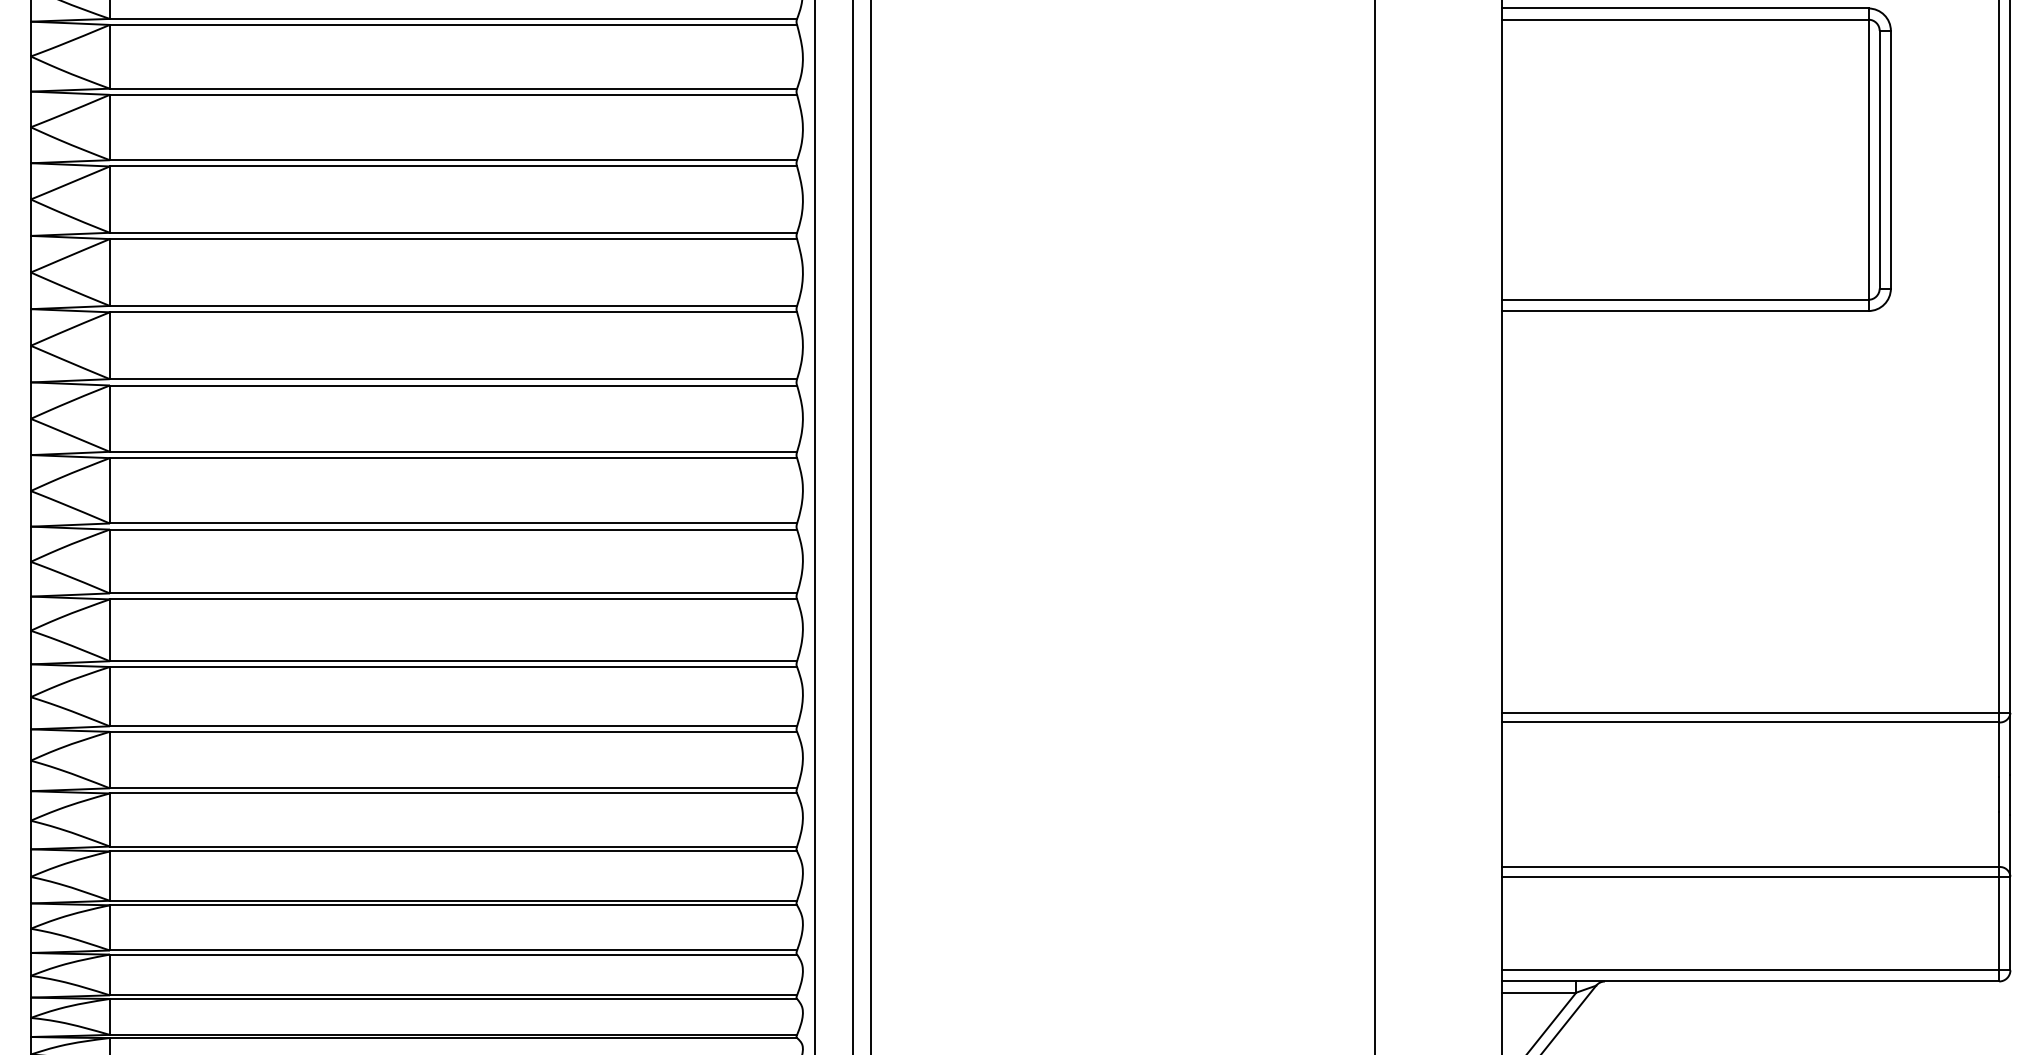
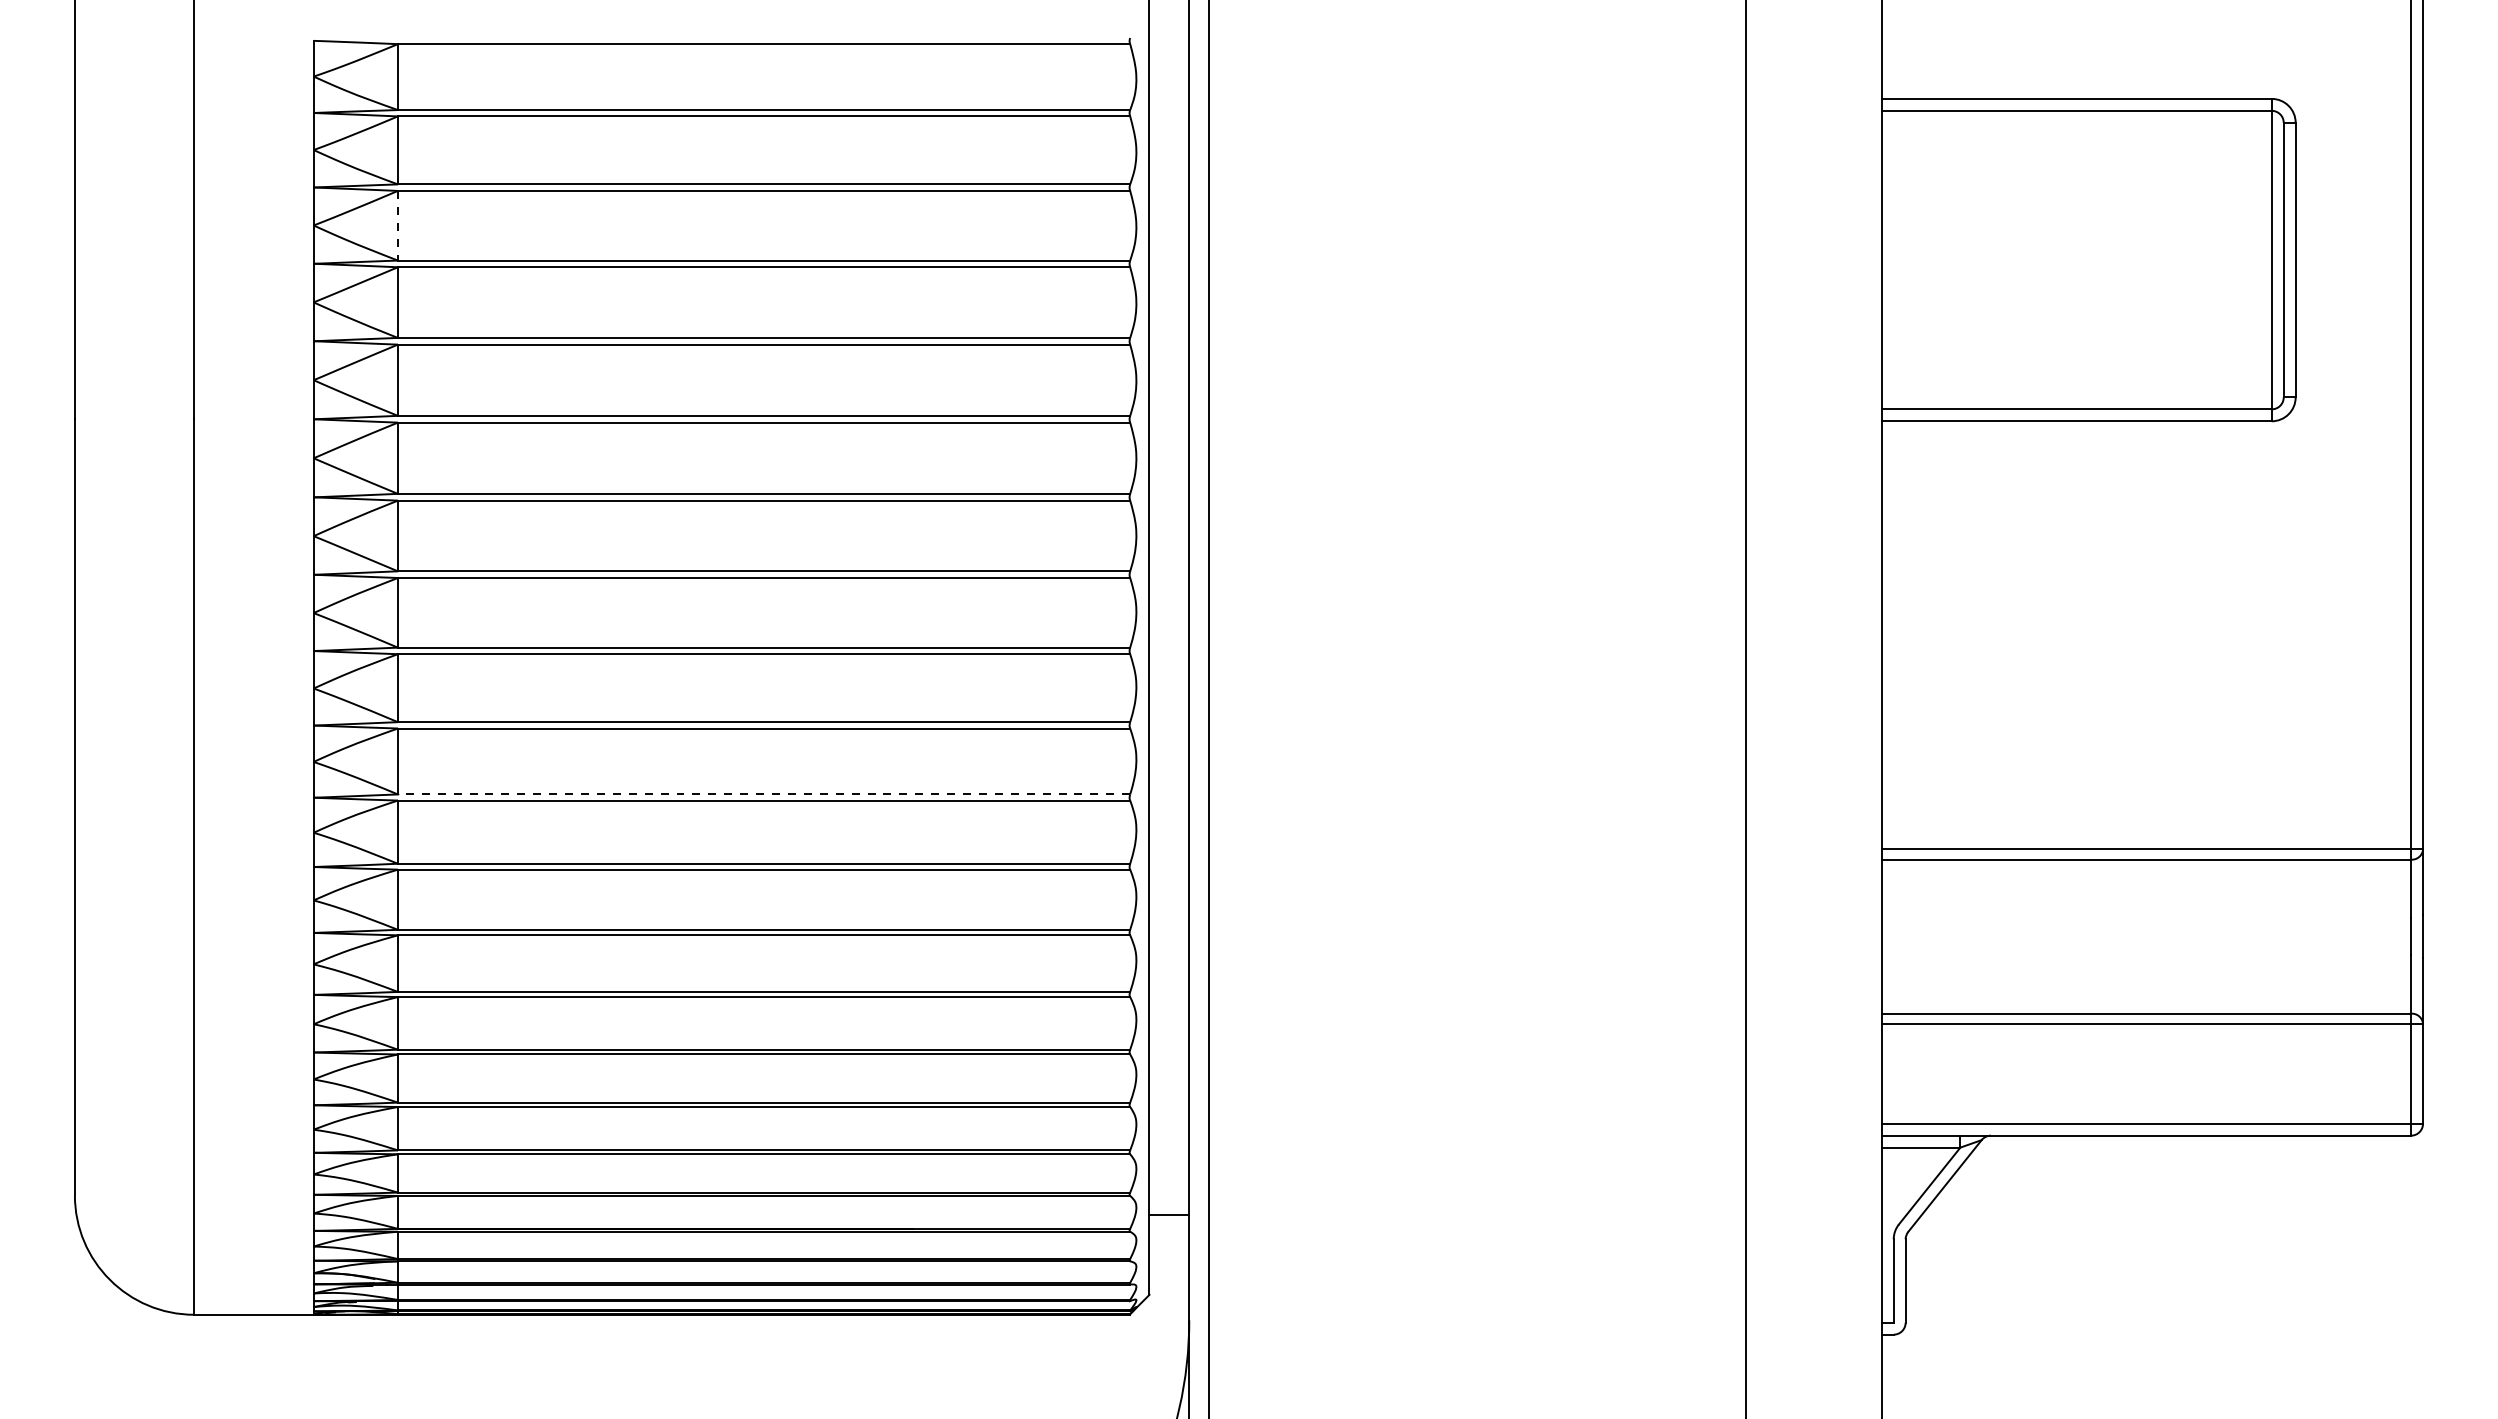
line: (109, 127) -> (397, 225), solid -> dashed
line: (452, 661) -> (763, 794), solid -> dashed

